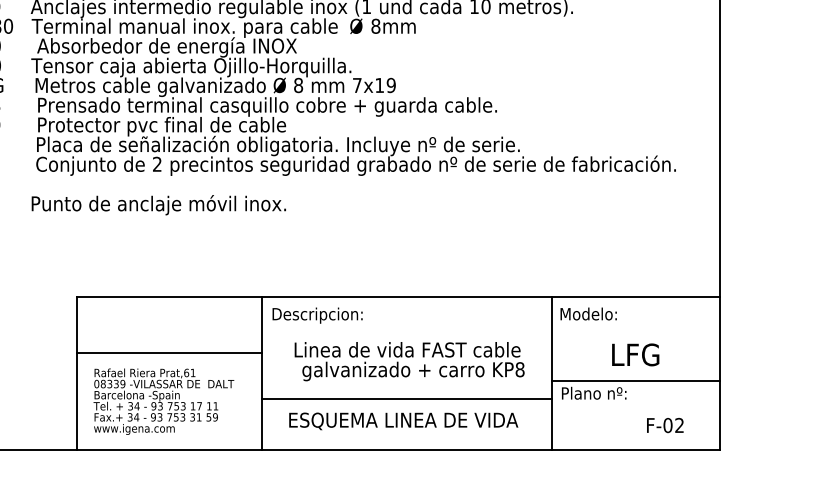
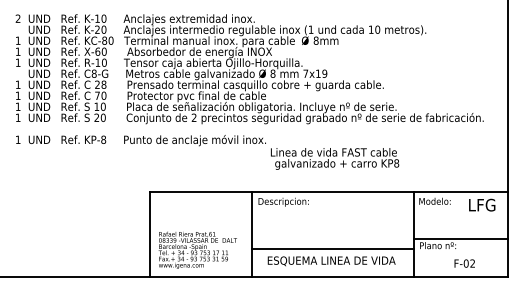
line: (168, 353) -> (200, 223), removed
text: (636, 353) -> (482, 204), moved
text: (410, 360) -> (335, 158), moved
text: (664, 425) -> (464, 263), moved

